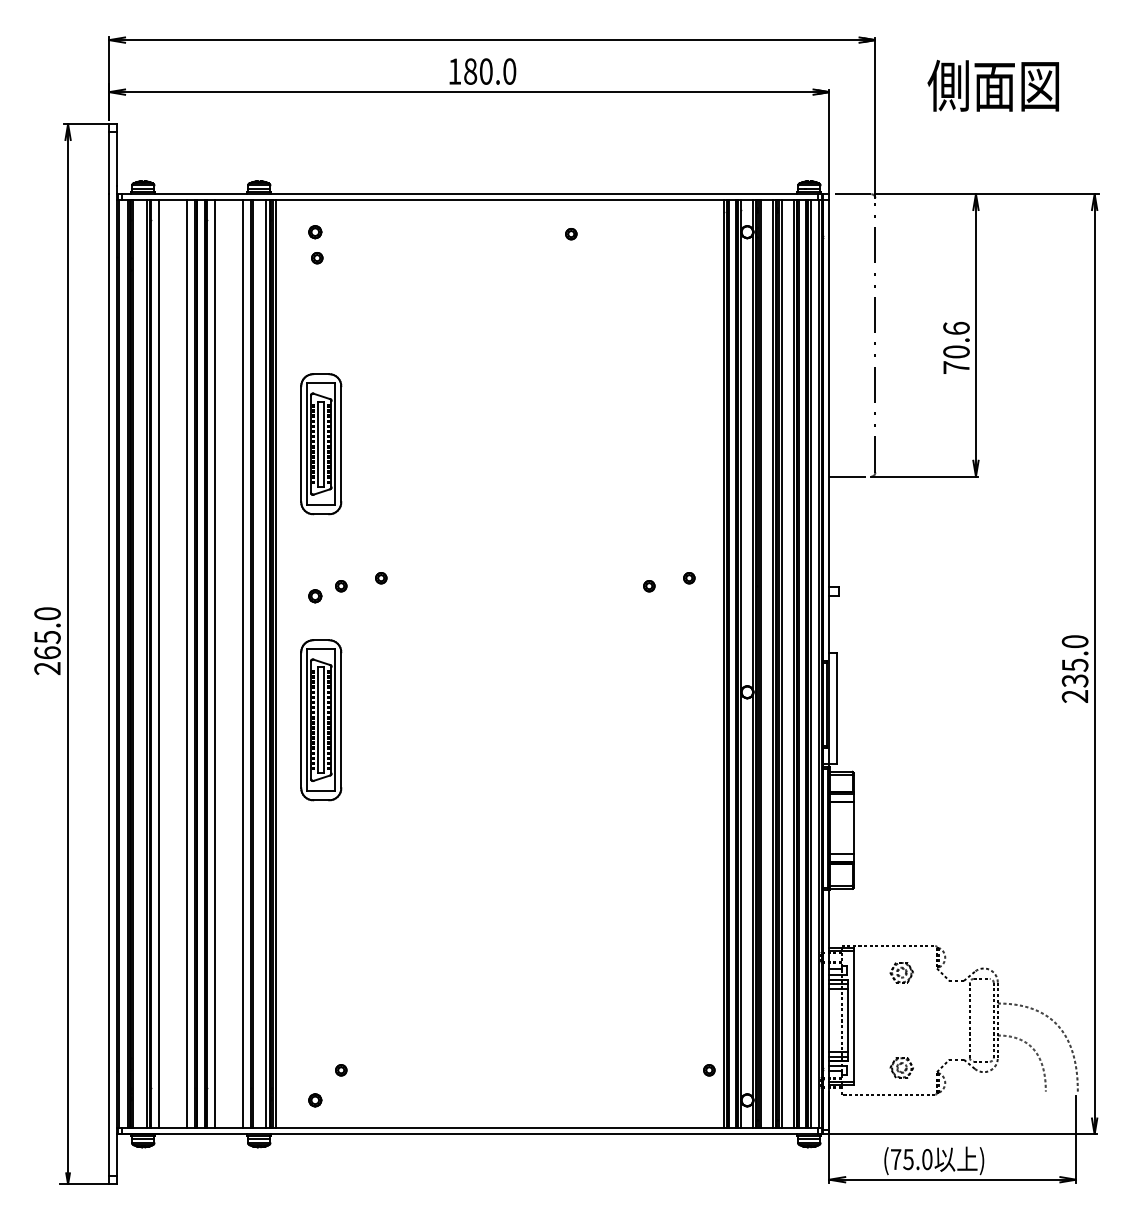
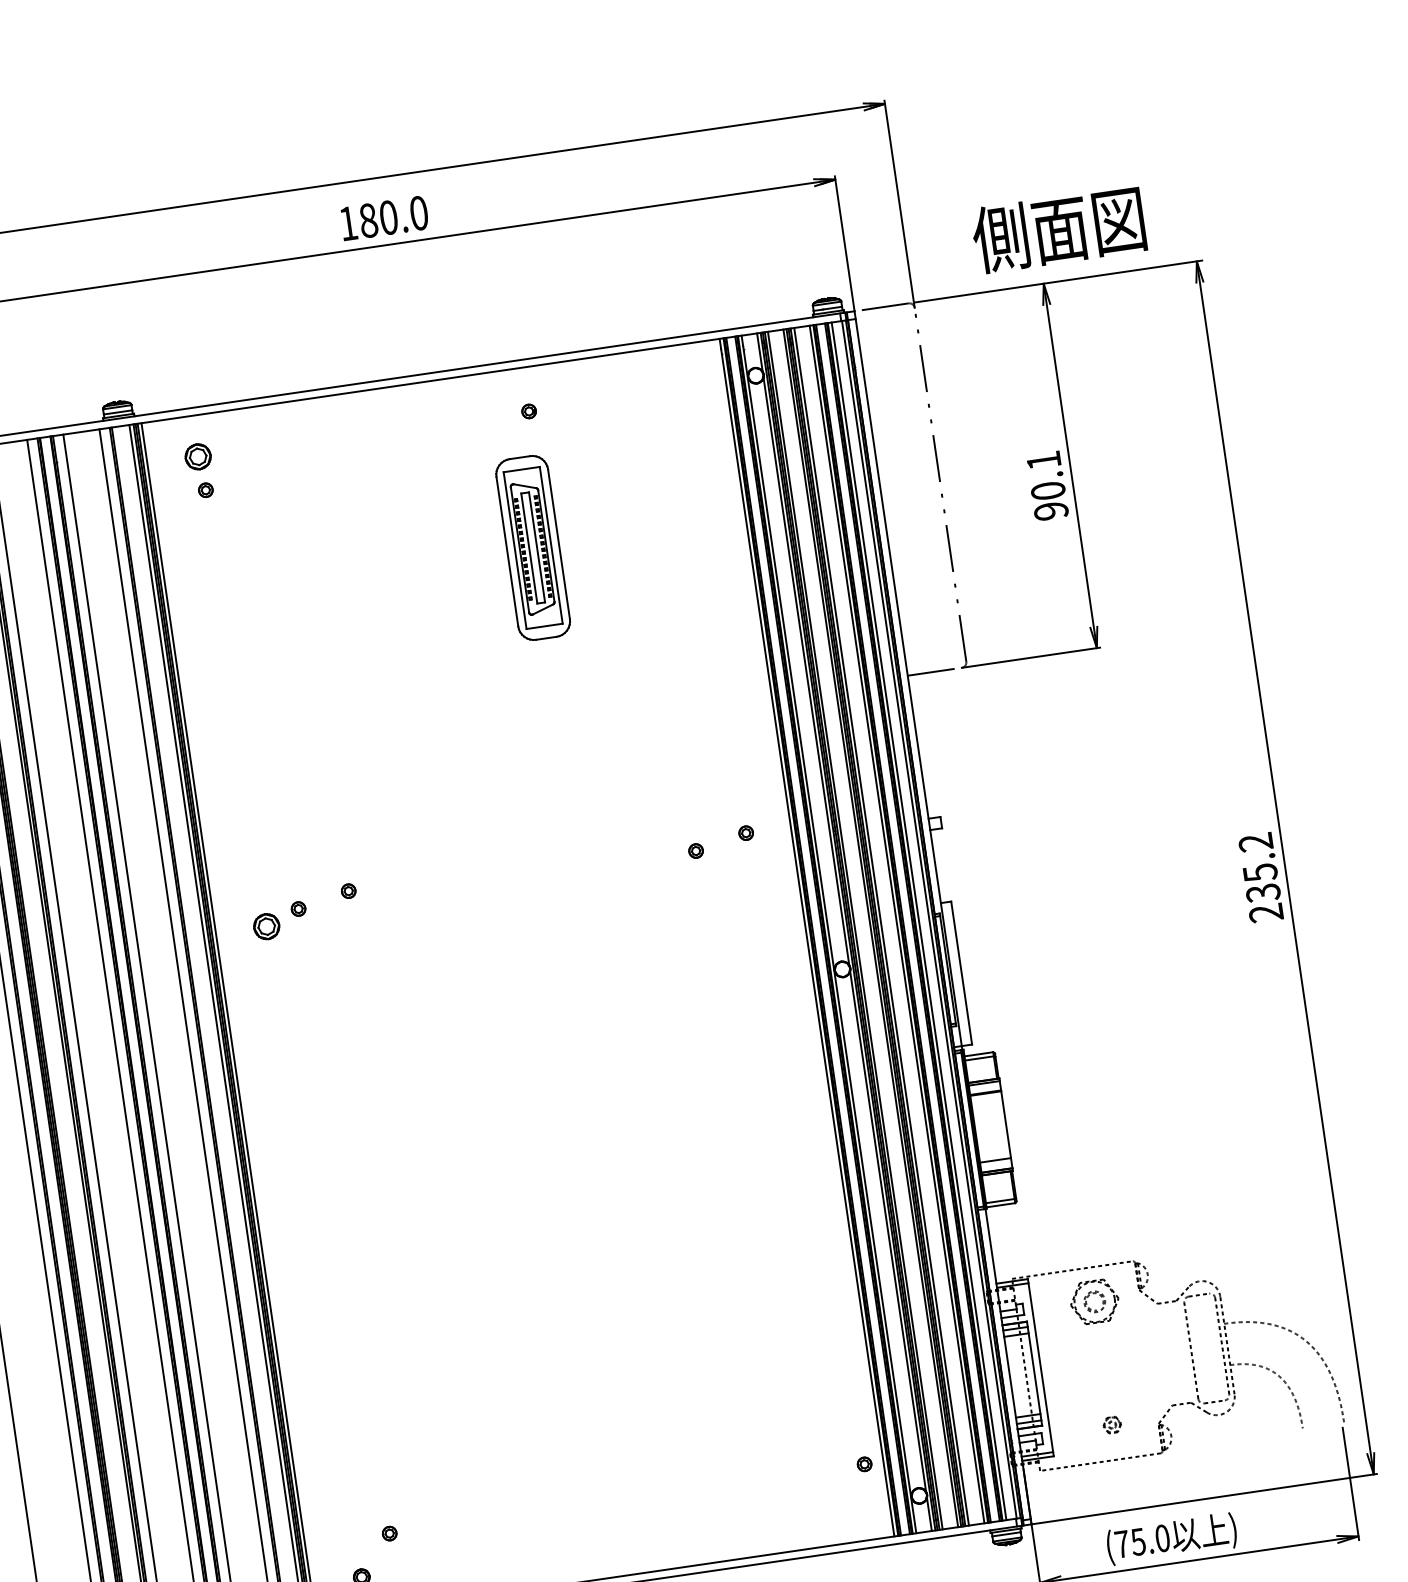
text: (992, 85) -> (1057, 229), moved
part: (315, 232) -> (198, 457), size x1.6
text: (956, 347) -> (1047, 485), 70.6 -> 90.1
part: (321, 444) -> (533, 548), moved
part: (315, 596) -> (267, 927), size x1.6
text: (1075, 641) -> (1256, 842), 235.0 -> 235.2
part: (321, 720) -> (298, 1085), removed
part: (901, 972) -> (1094, 1301), size x1.6
part: (901, 1067) -> (1112, 1424), size x0.6

